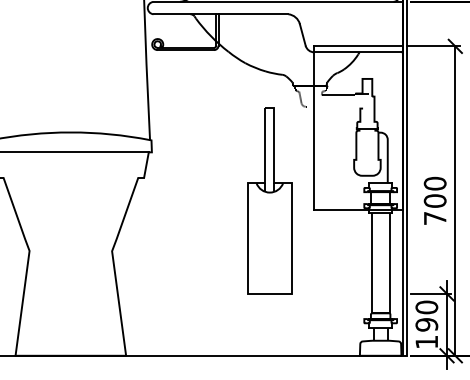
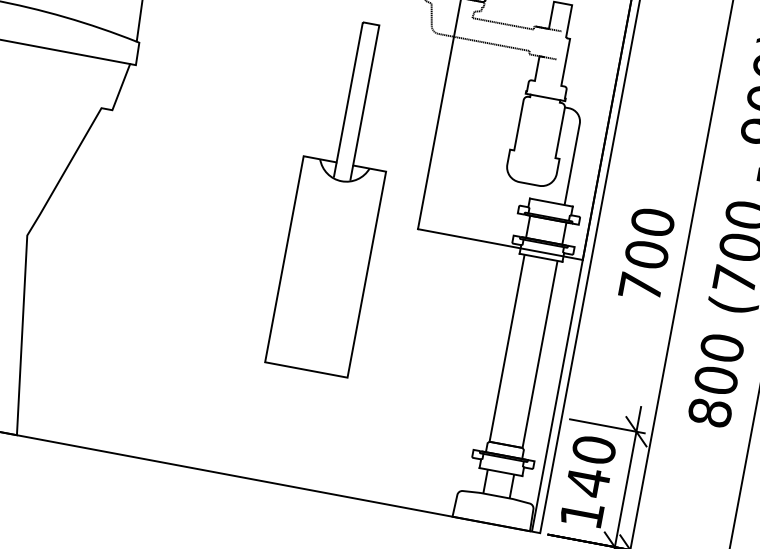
text: (426, 324) -> (587, 481), 190 -> 140

